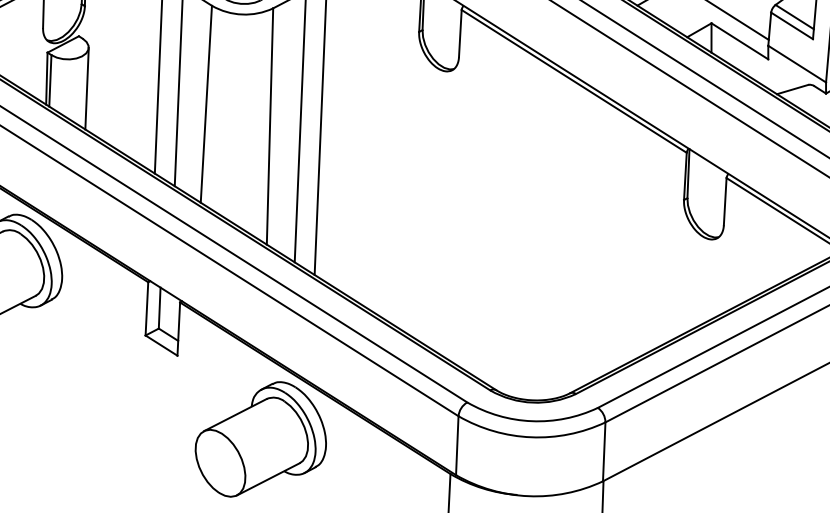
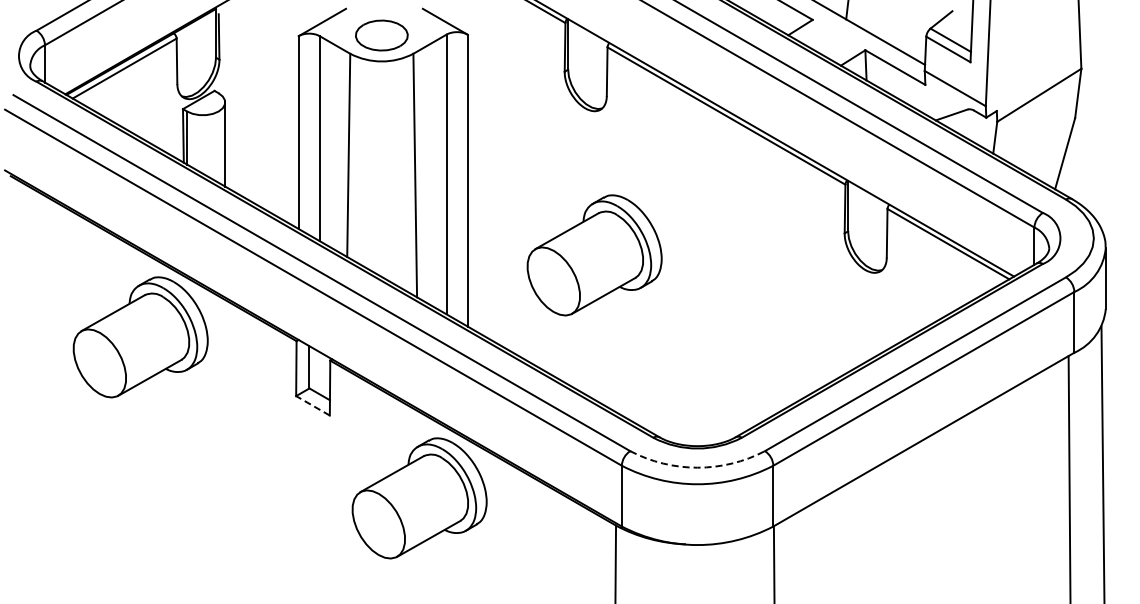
part: (440, 211) -> (594, 255), added
line: (161, 345) -> (312, 405), solid -> dashed
arc: (531, 421) -> (697, 467), solid -> dashed

